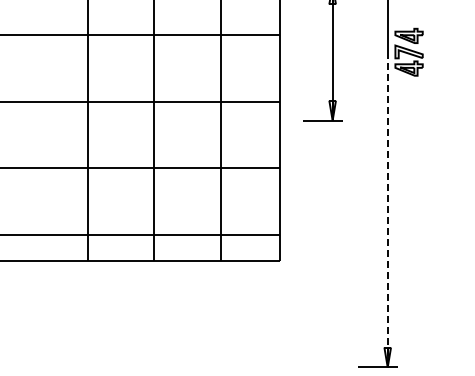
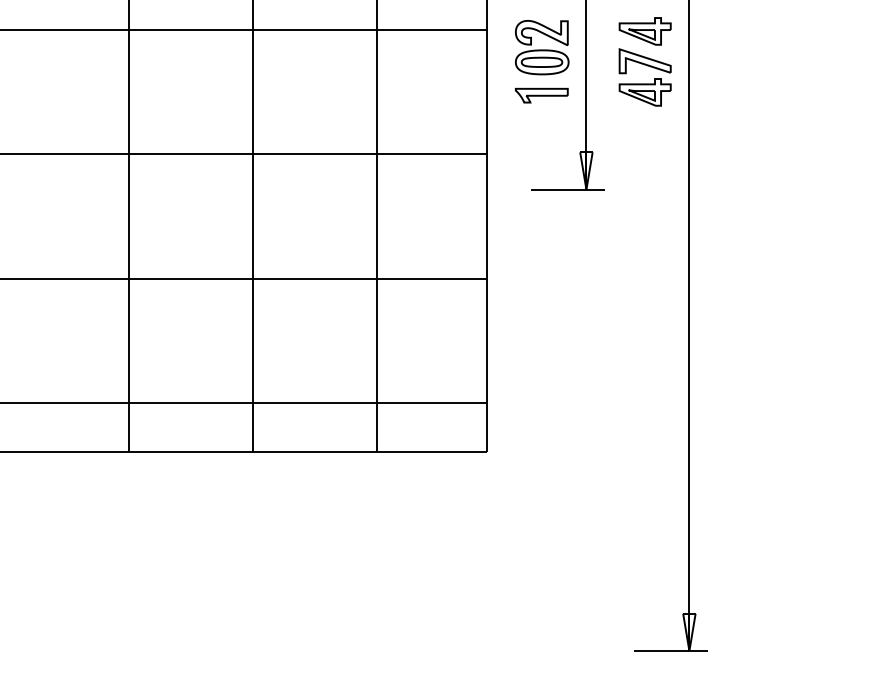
part: (308, 51) -> (541, 60), added
part: (408, 51) -> (644, 60), moved
line: (387, 209) -> (688, 355), dashed -> solid

